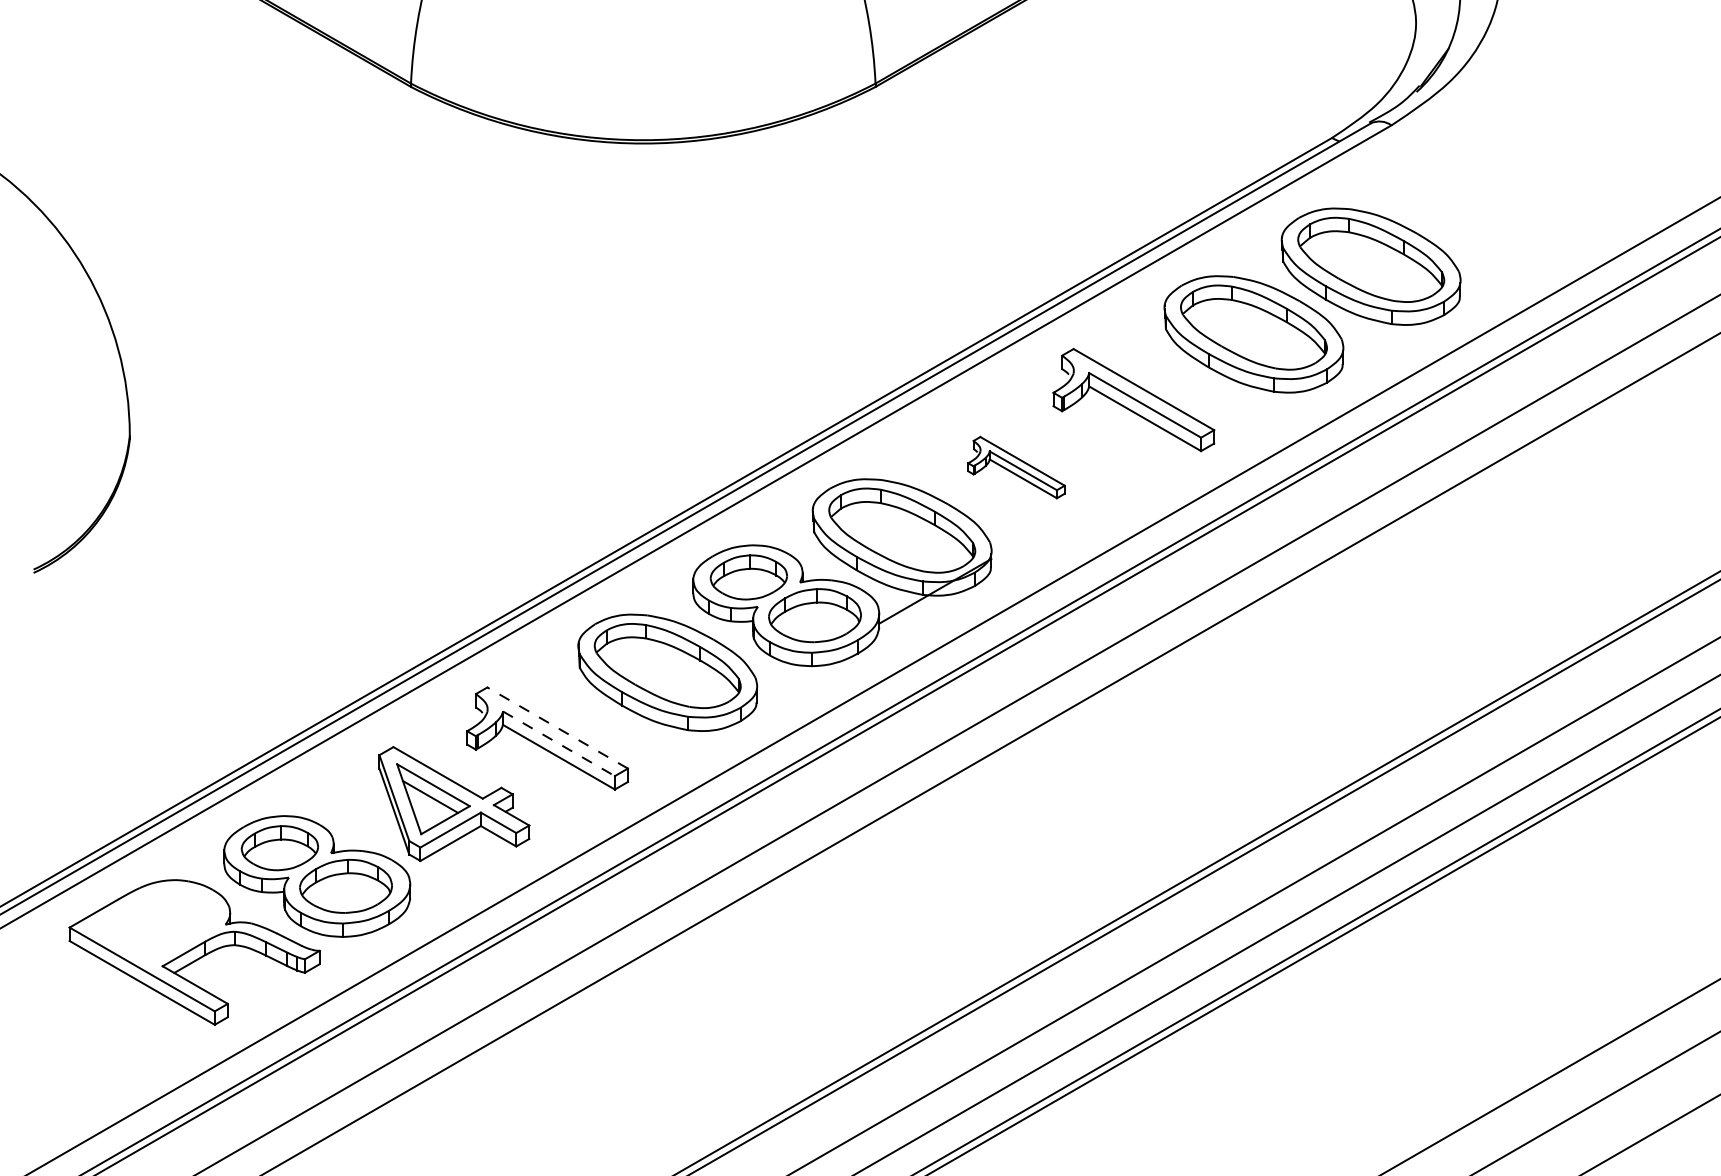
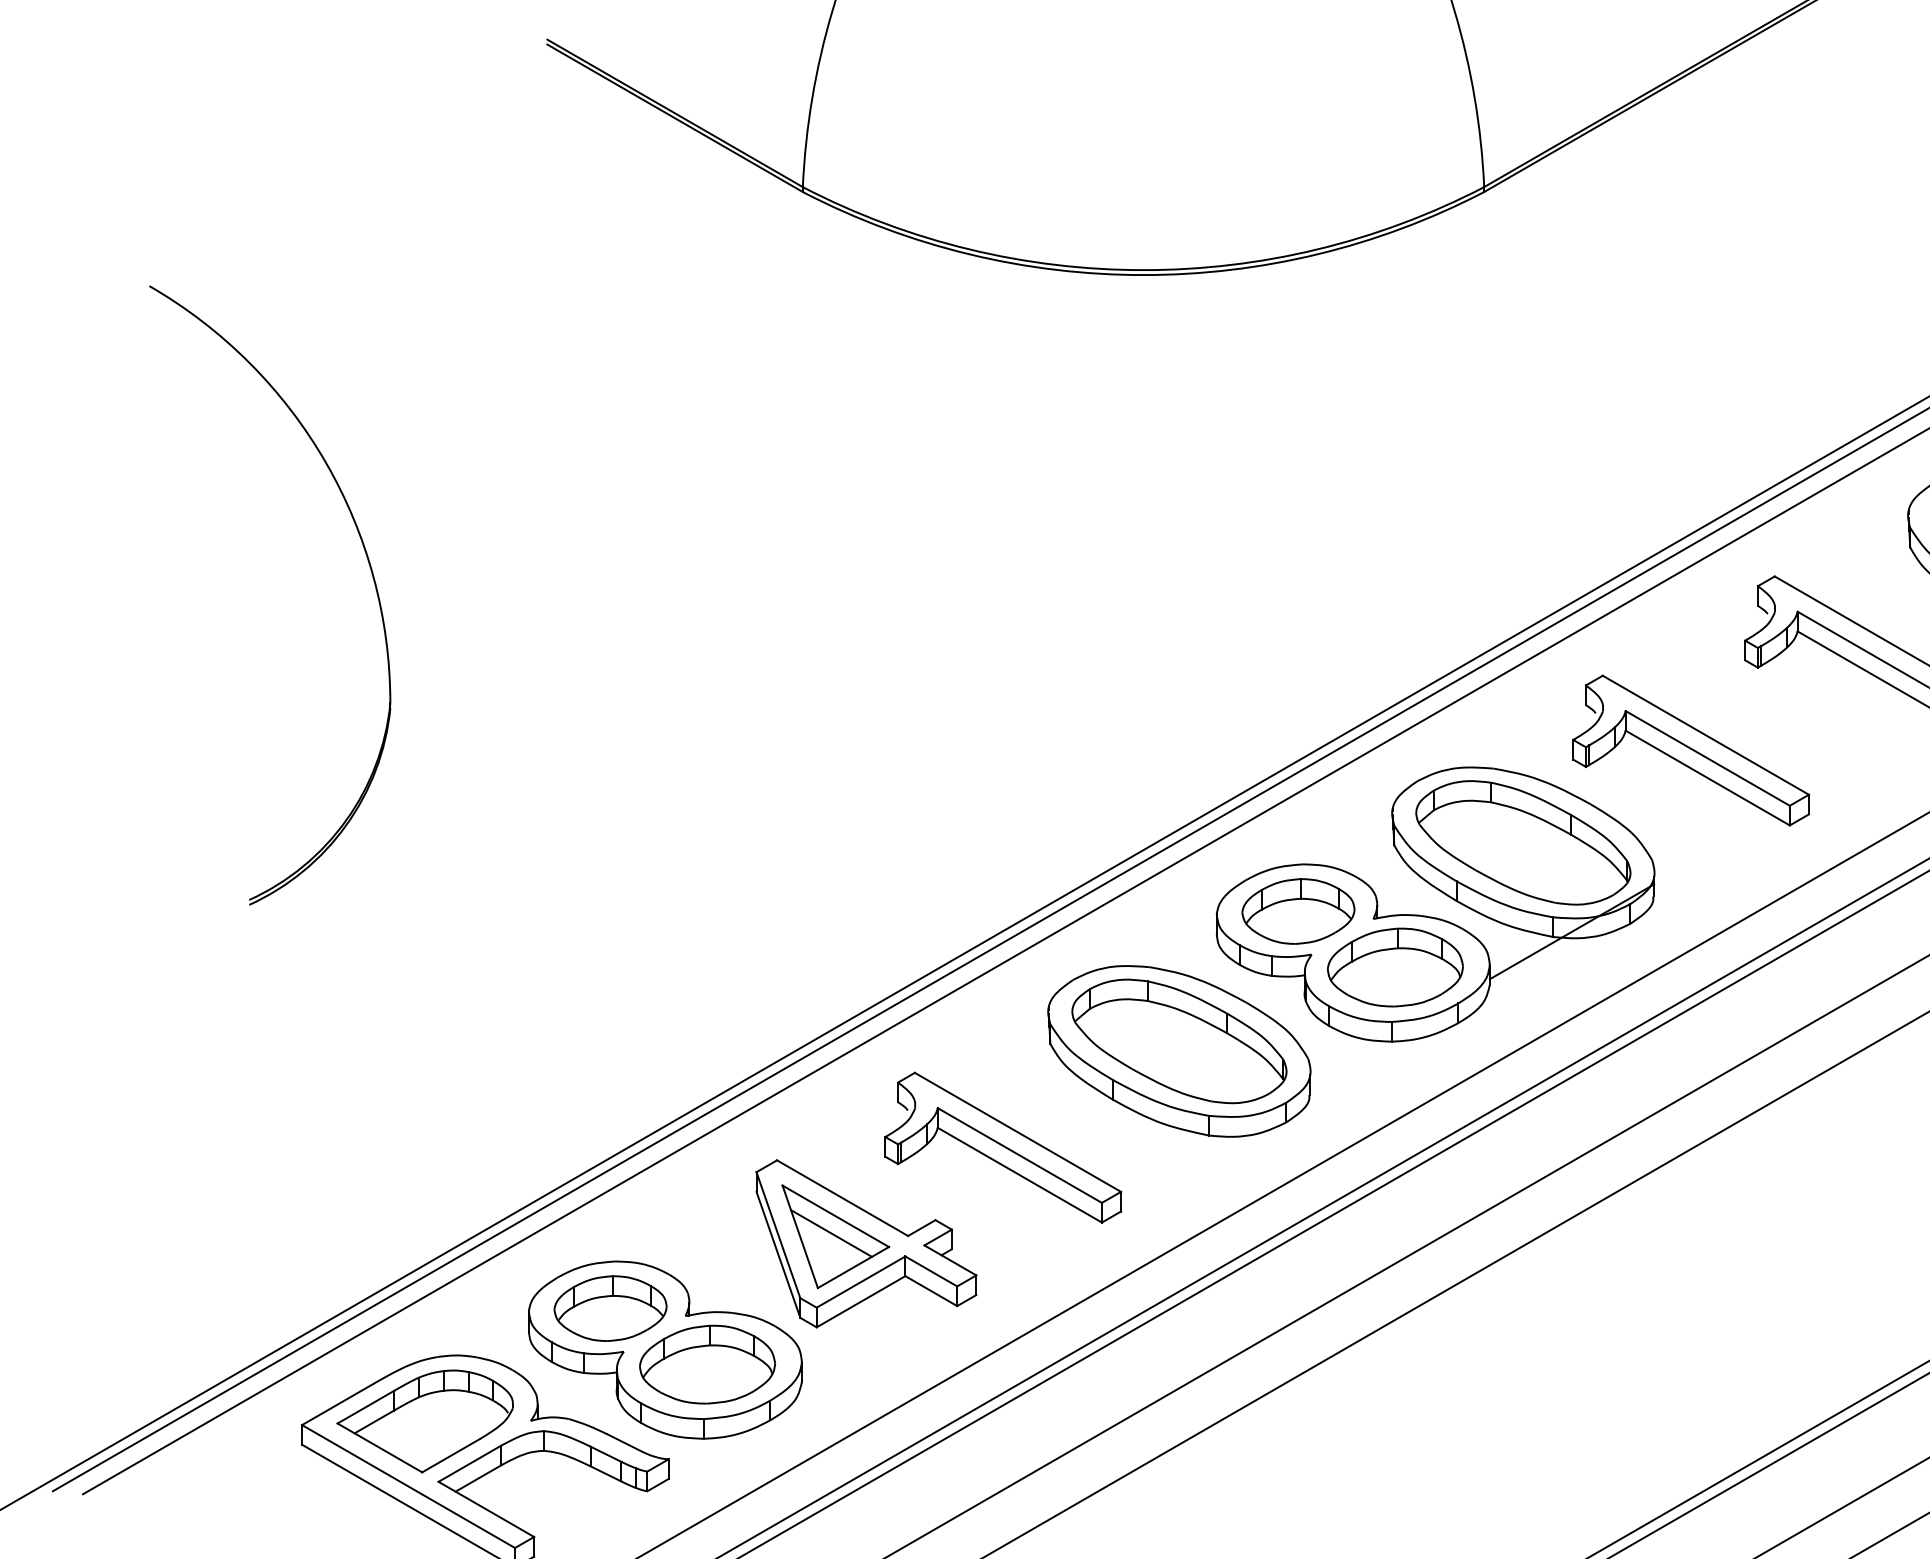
part: (1016, 467) -> (1690, 750), size x1.67
line: (557, 727) -> (1017, 1131), dashed -> solid
line: (558, 743) -> (1019, 1155), dashed -> solid
part: (153, 924) -> (425, 1420), added

